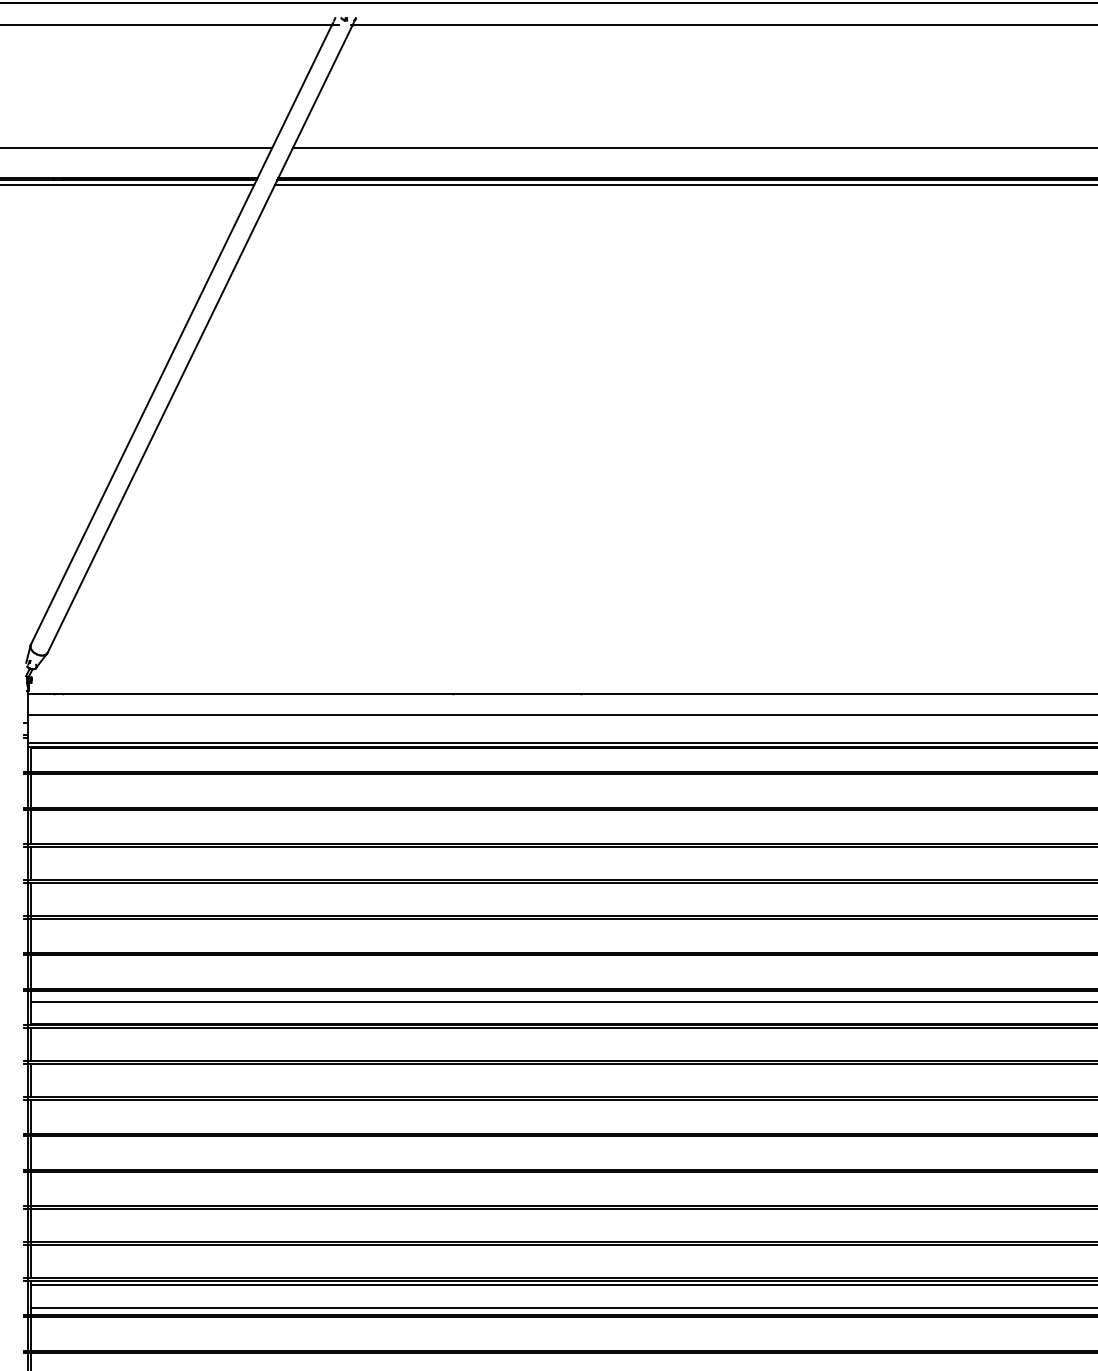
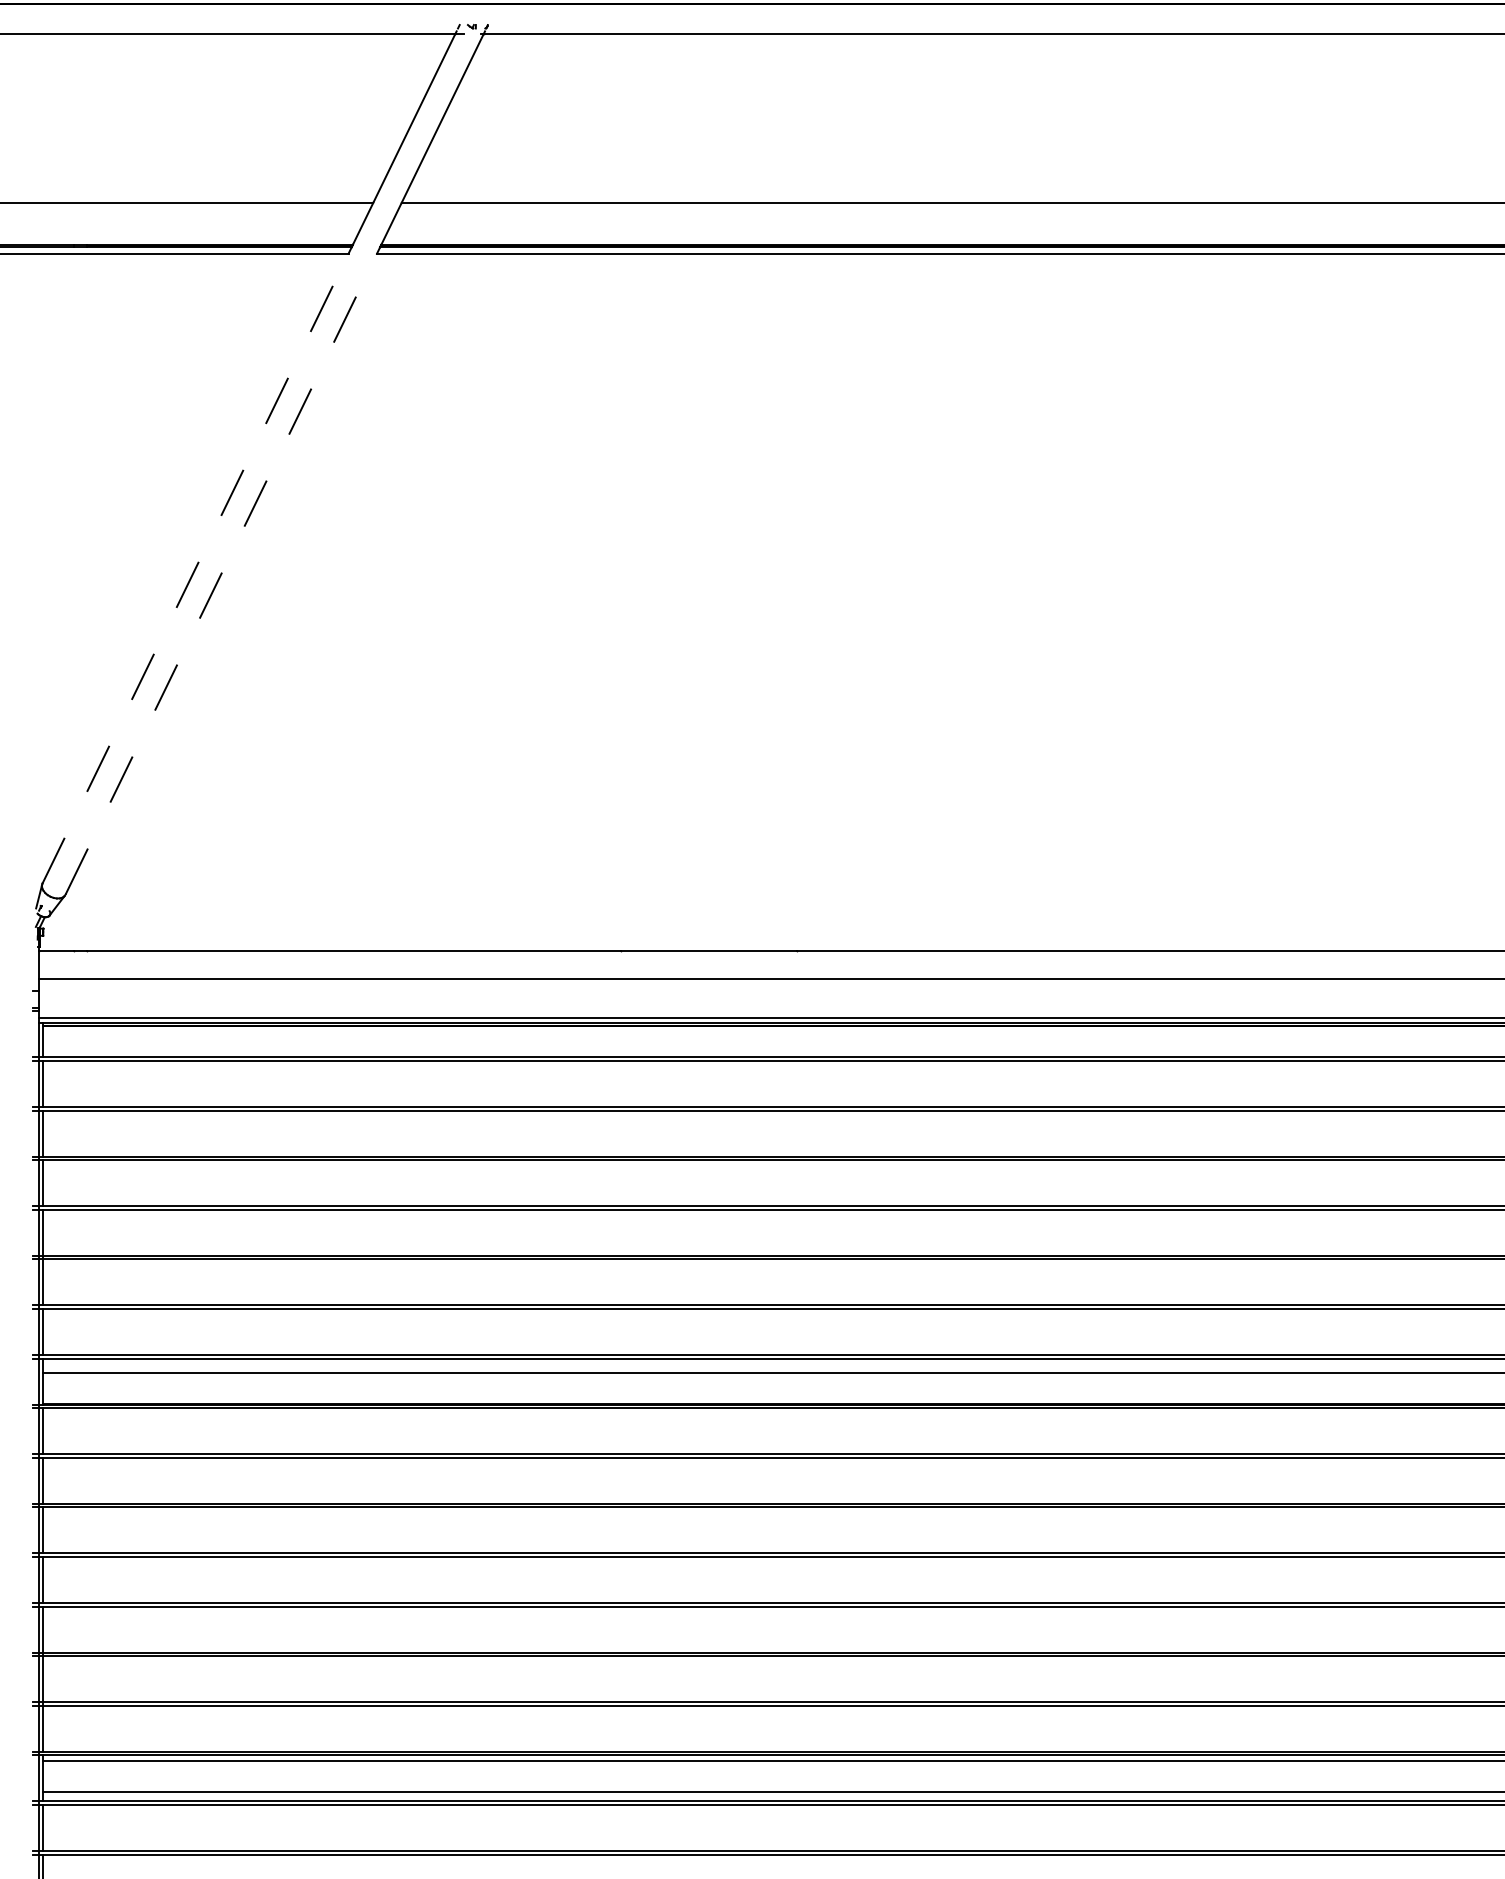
line: (142, 414) -> (195, 568), solid -> dashed
line: (161, 418) -> (221, 573), solid -> dashed

